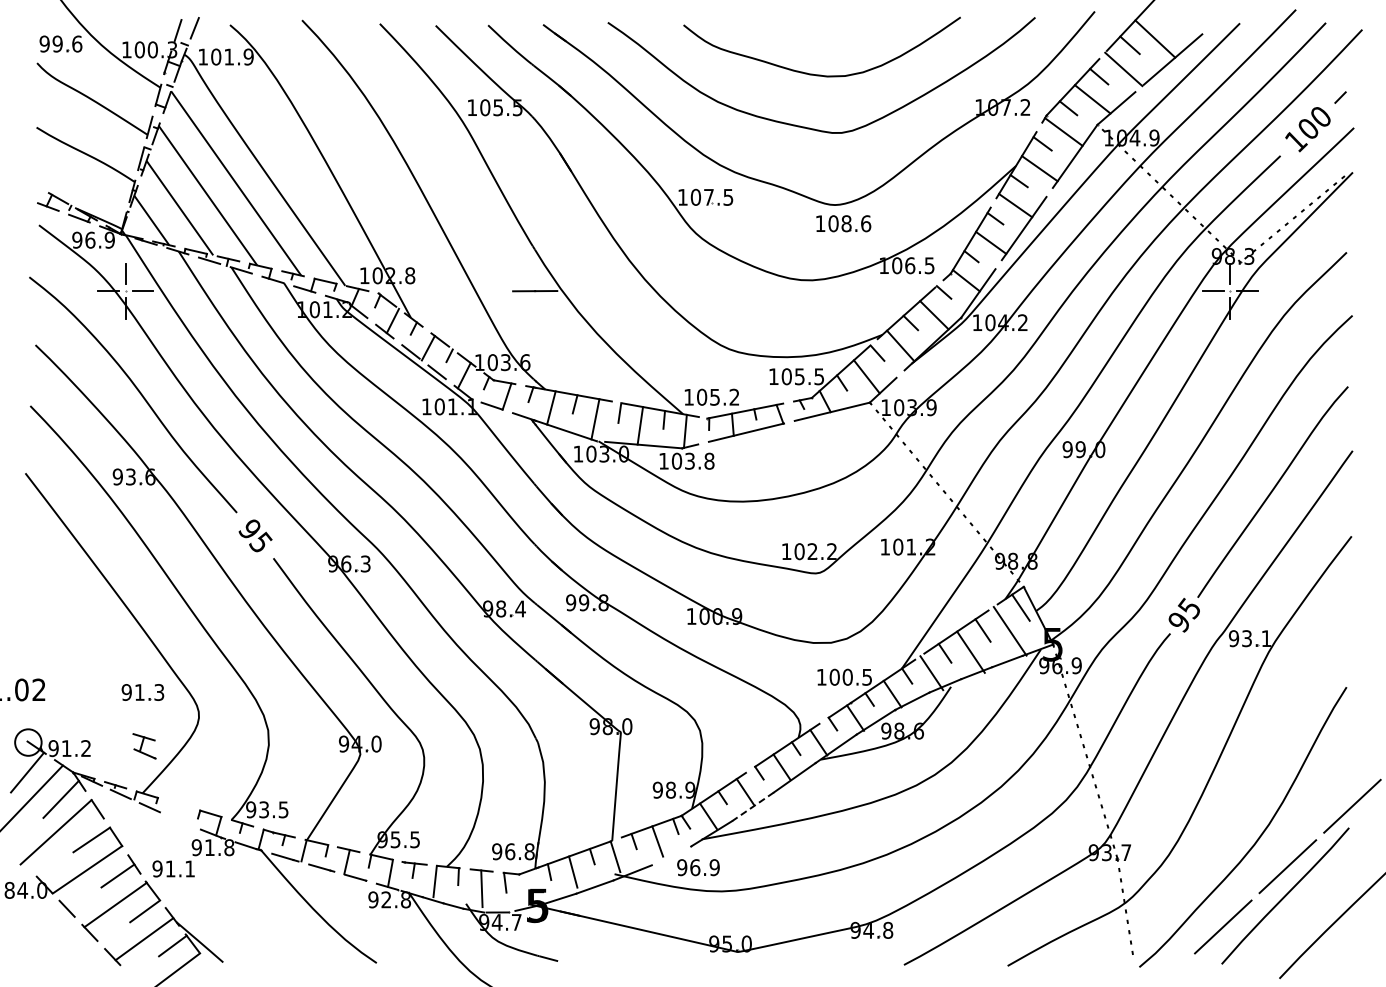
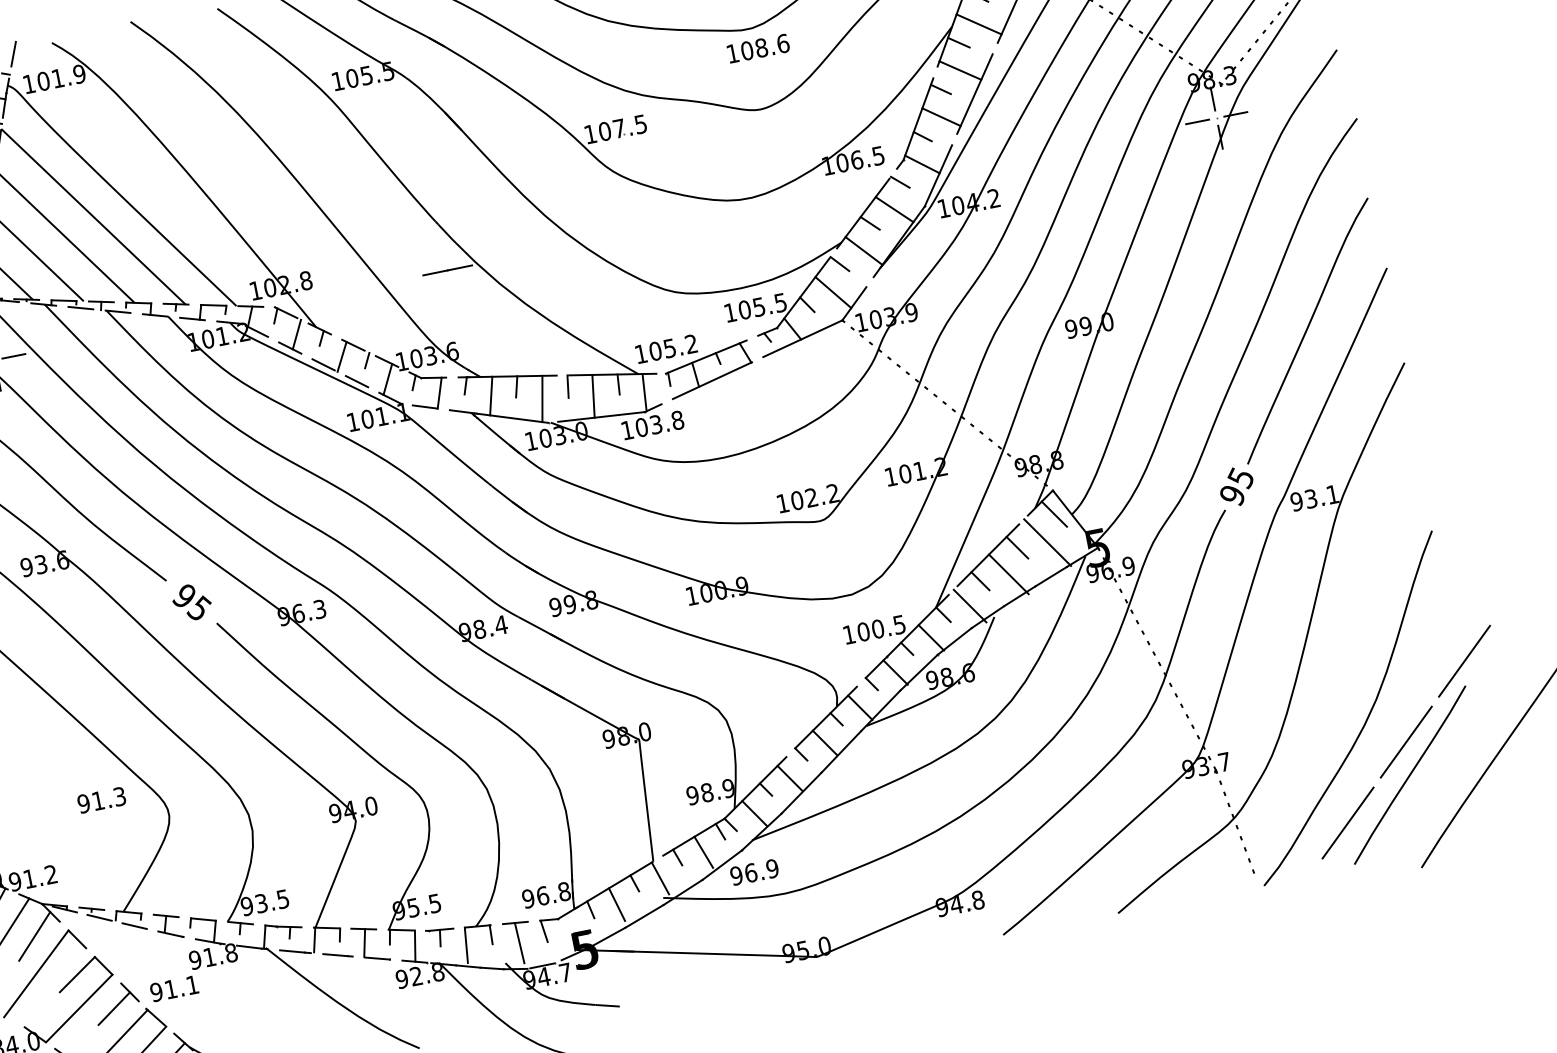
part: (843, 223) -> (758, 48), moved
part: (144, 746) -> (168, 926), moved
line: (752, 807) -> (801, 793), dashed -> solid
line: (671, 855) -> (722, 864), added

